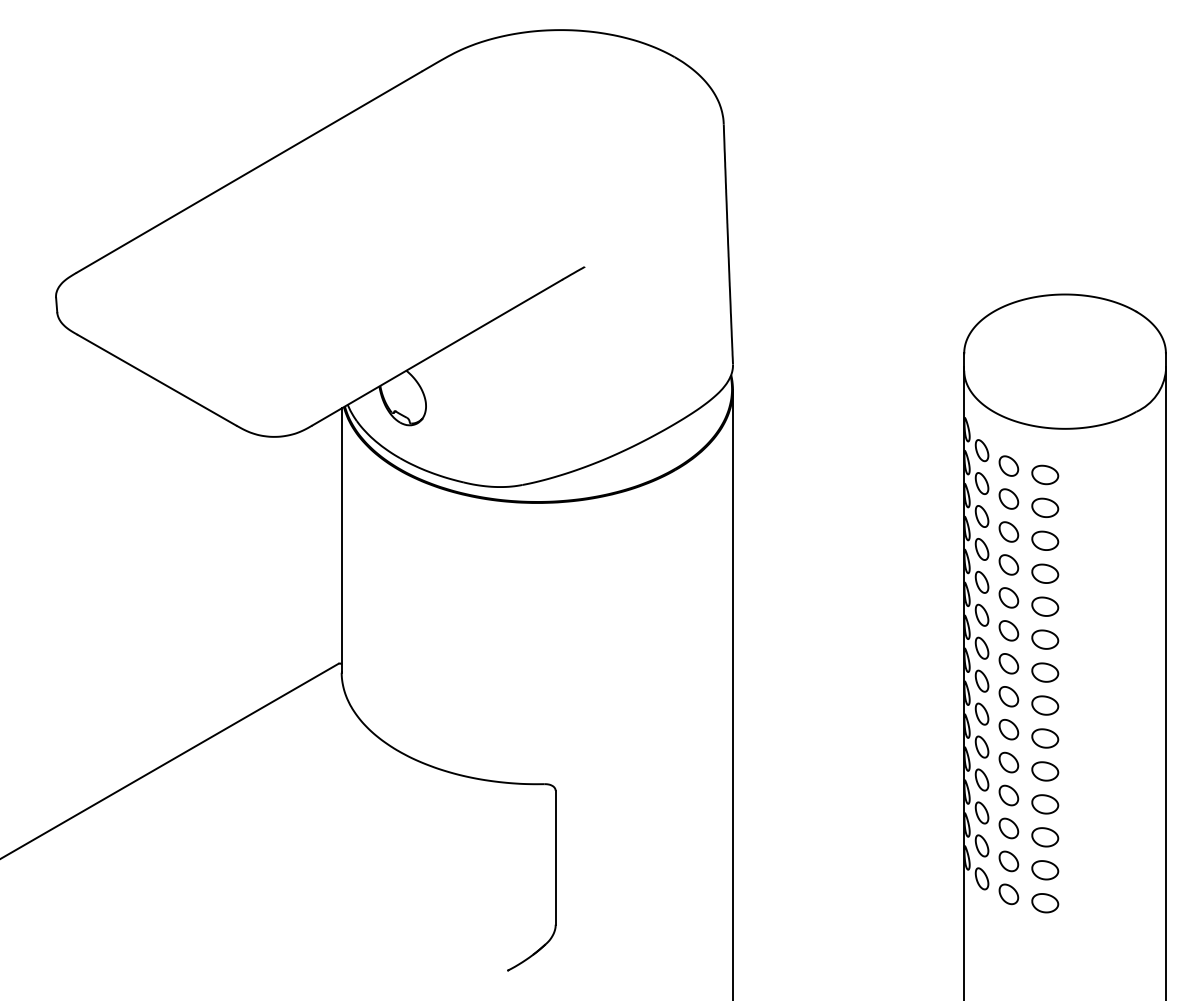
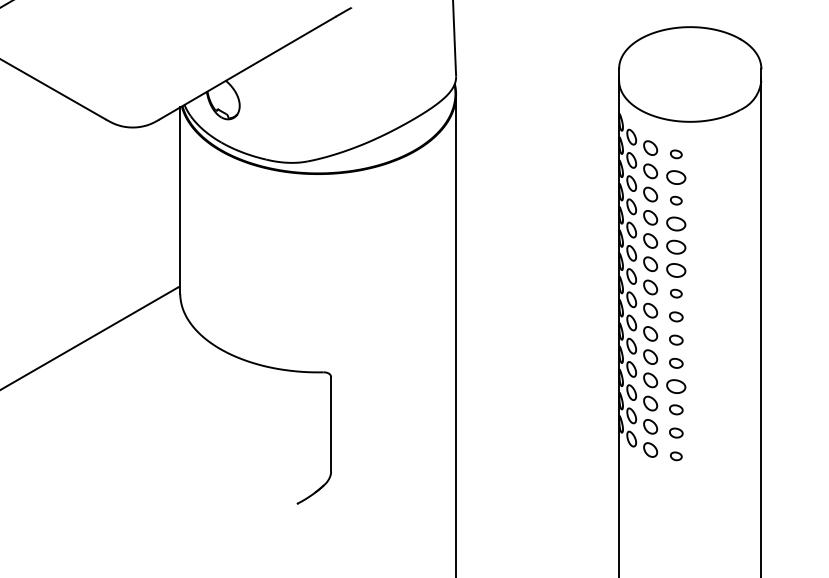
part: (1045, 474) -> (676, 154), size x0.6
part: (1045, 540) -> (676, 200), size x0.6
part: (1045, 672) -> (676, 293), size x0.6
part: (1045, 705) -> (676, 316), size x0.7
part: (1045, 738) -> (676, 340), size x0.7
part: (1045, 771) -> (676, 363), size x0.7
part: (1045, 837) -> (676, 409), size x0.7
part: (1045, 870) -> (676, 433), size x0.7
part: (1045, 903) -> (676, 456), size x0.6

